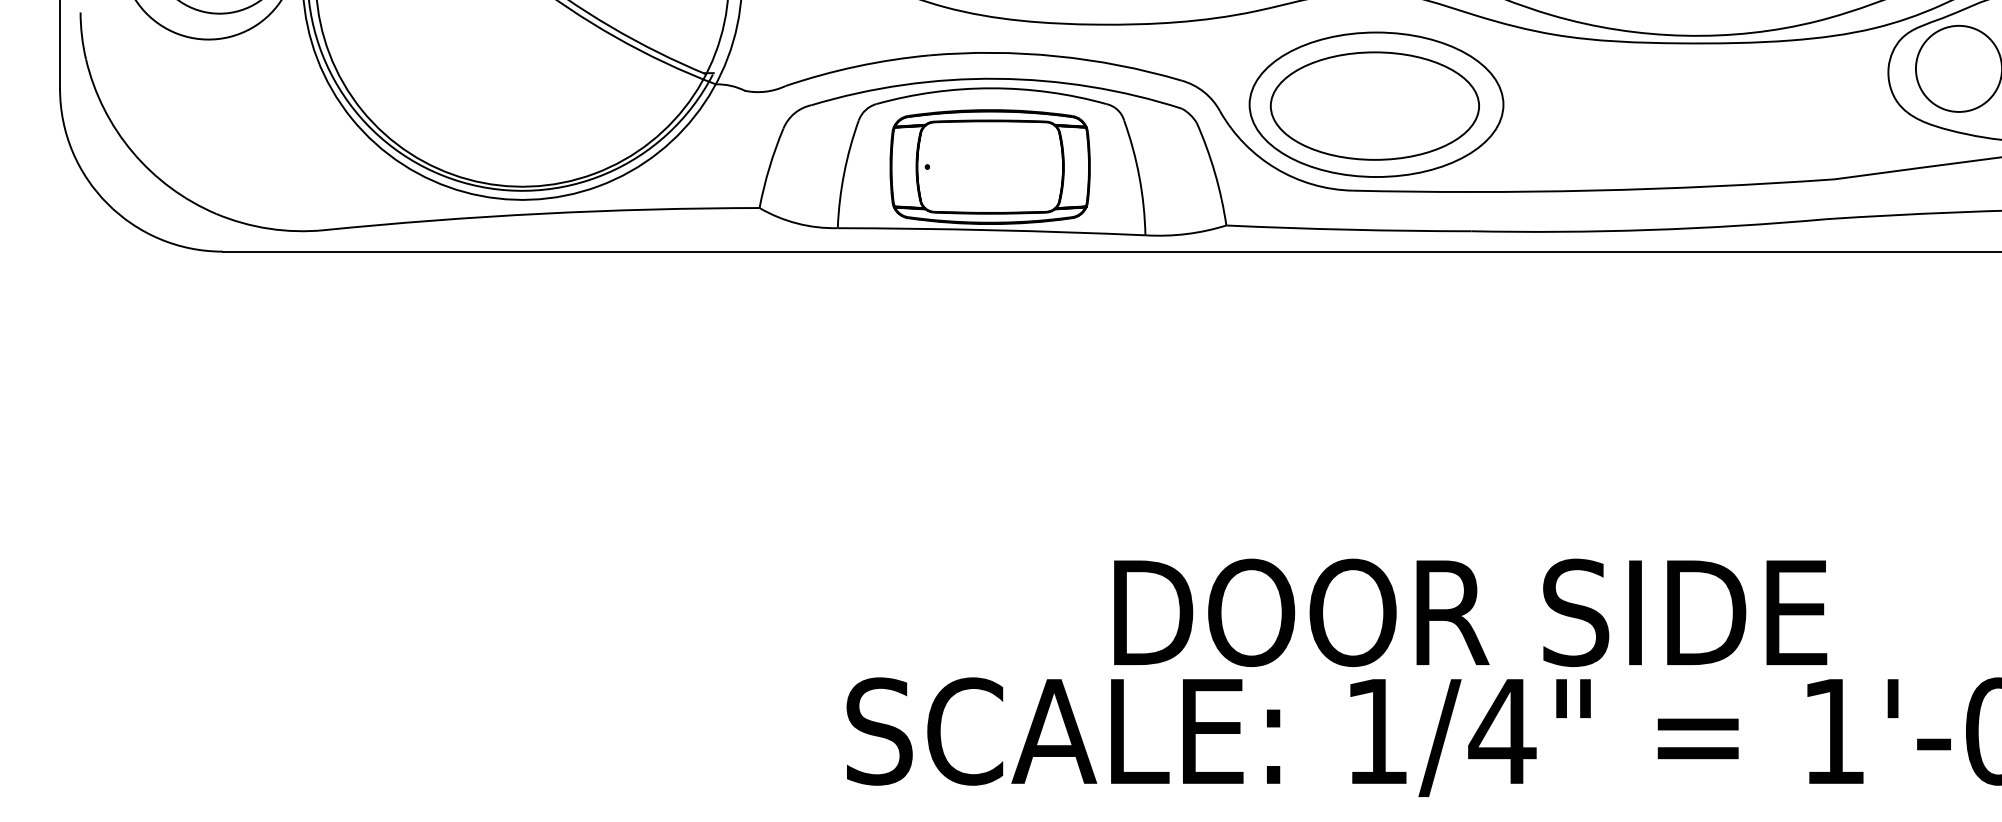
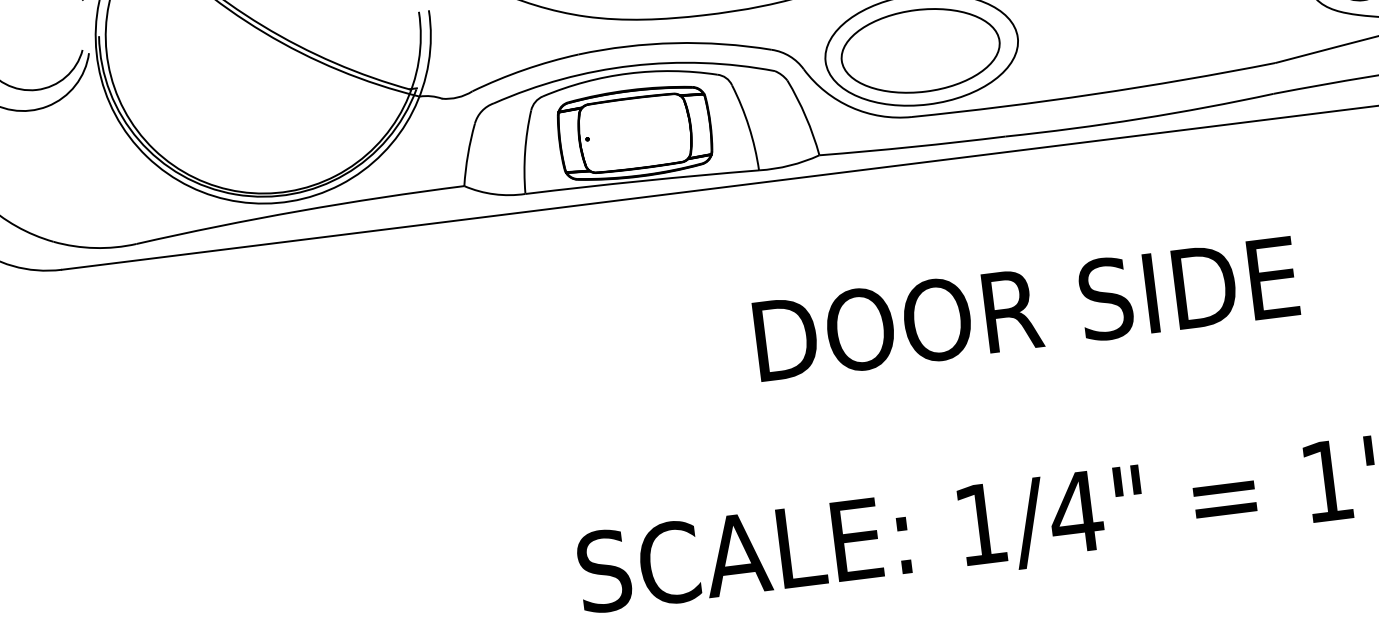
text: (1470, 612) -> (1026, 308), moved

